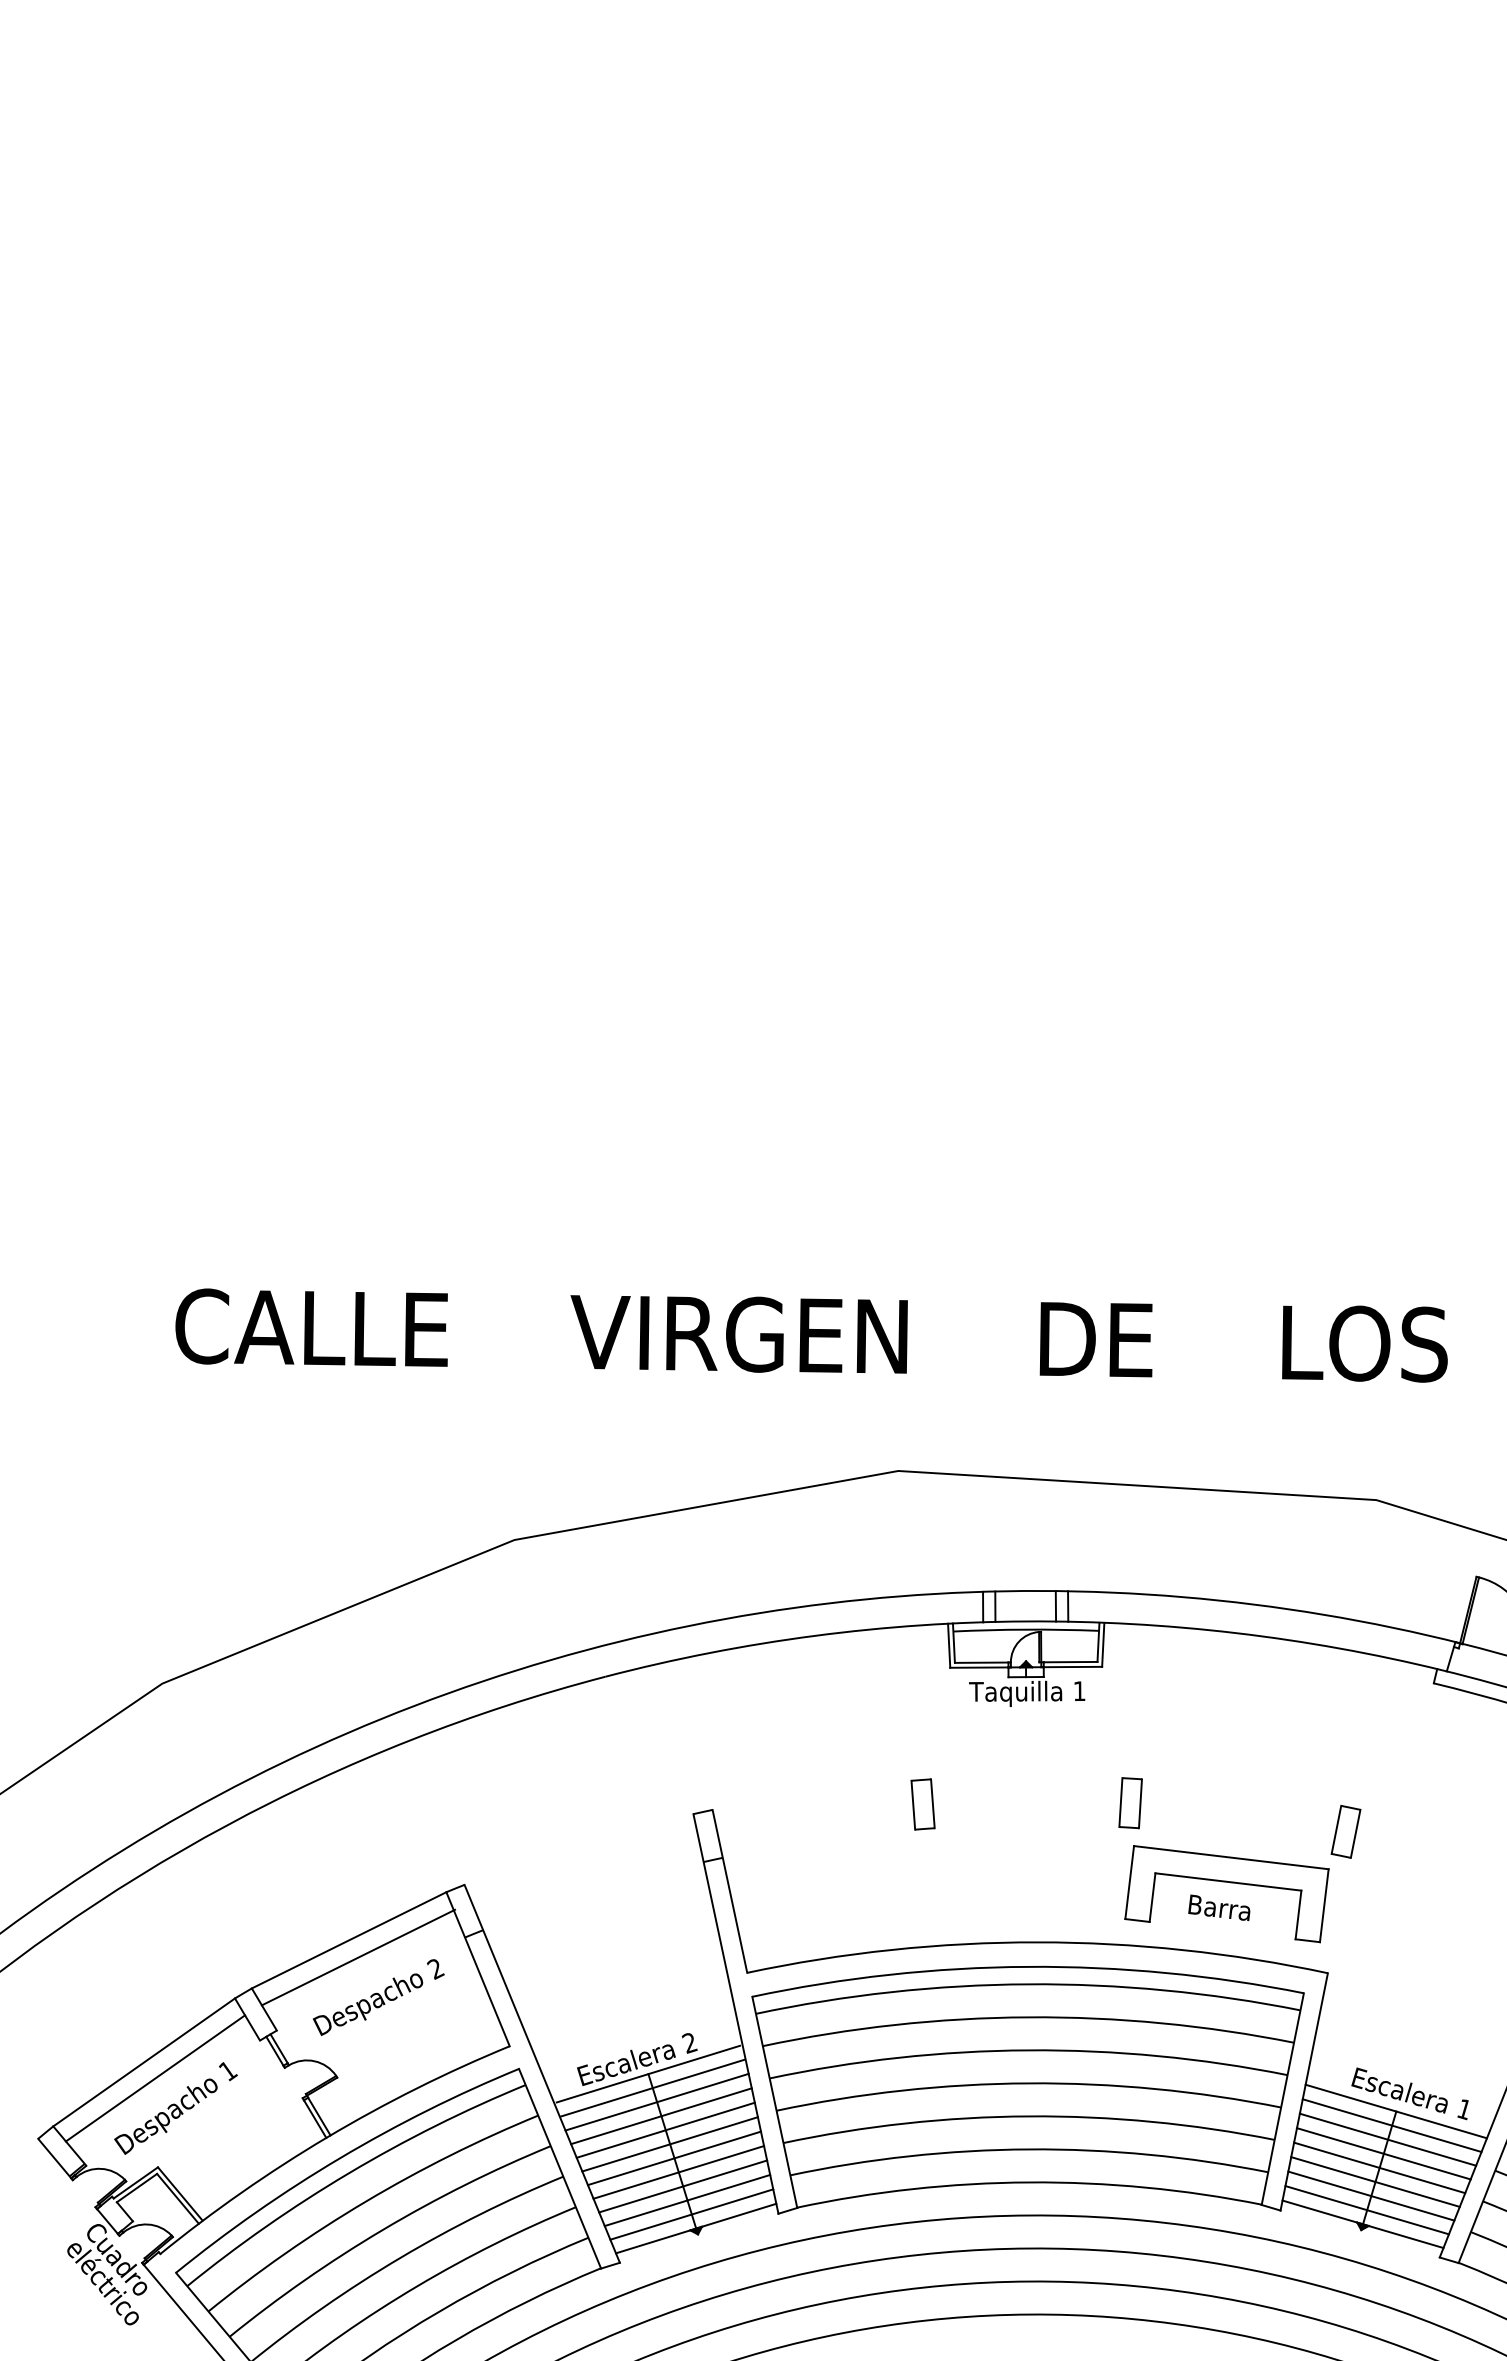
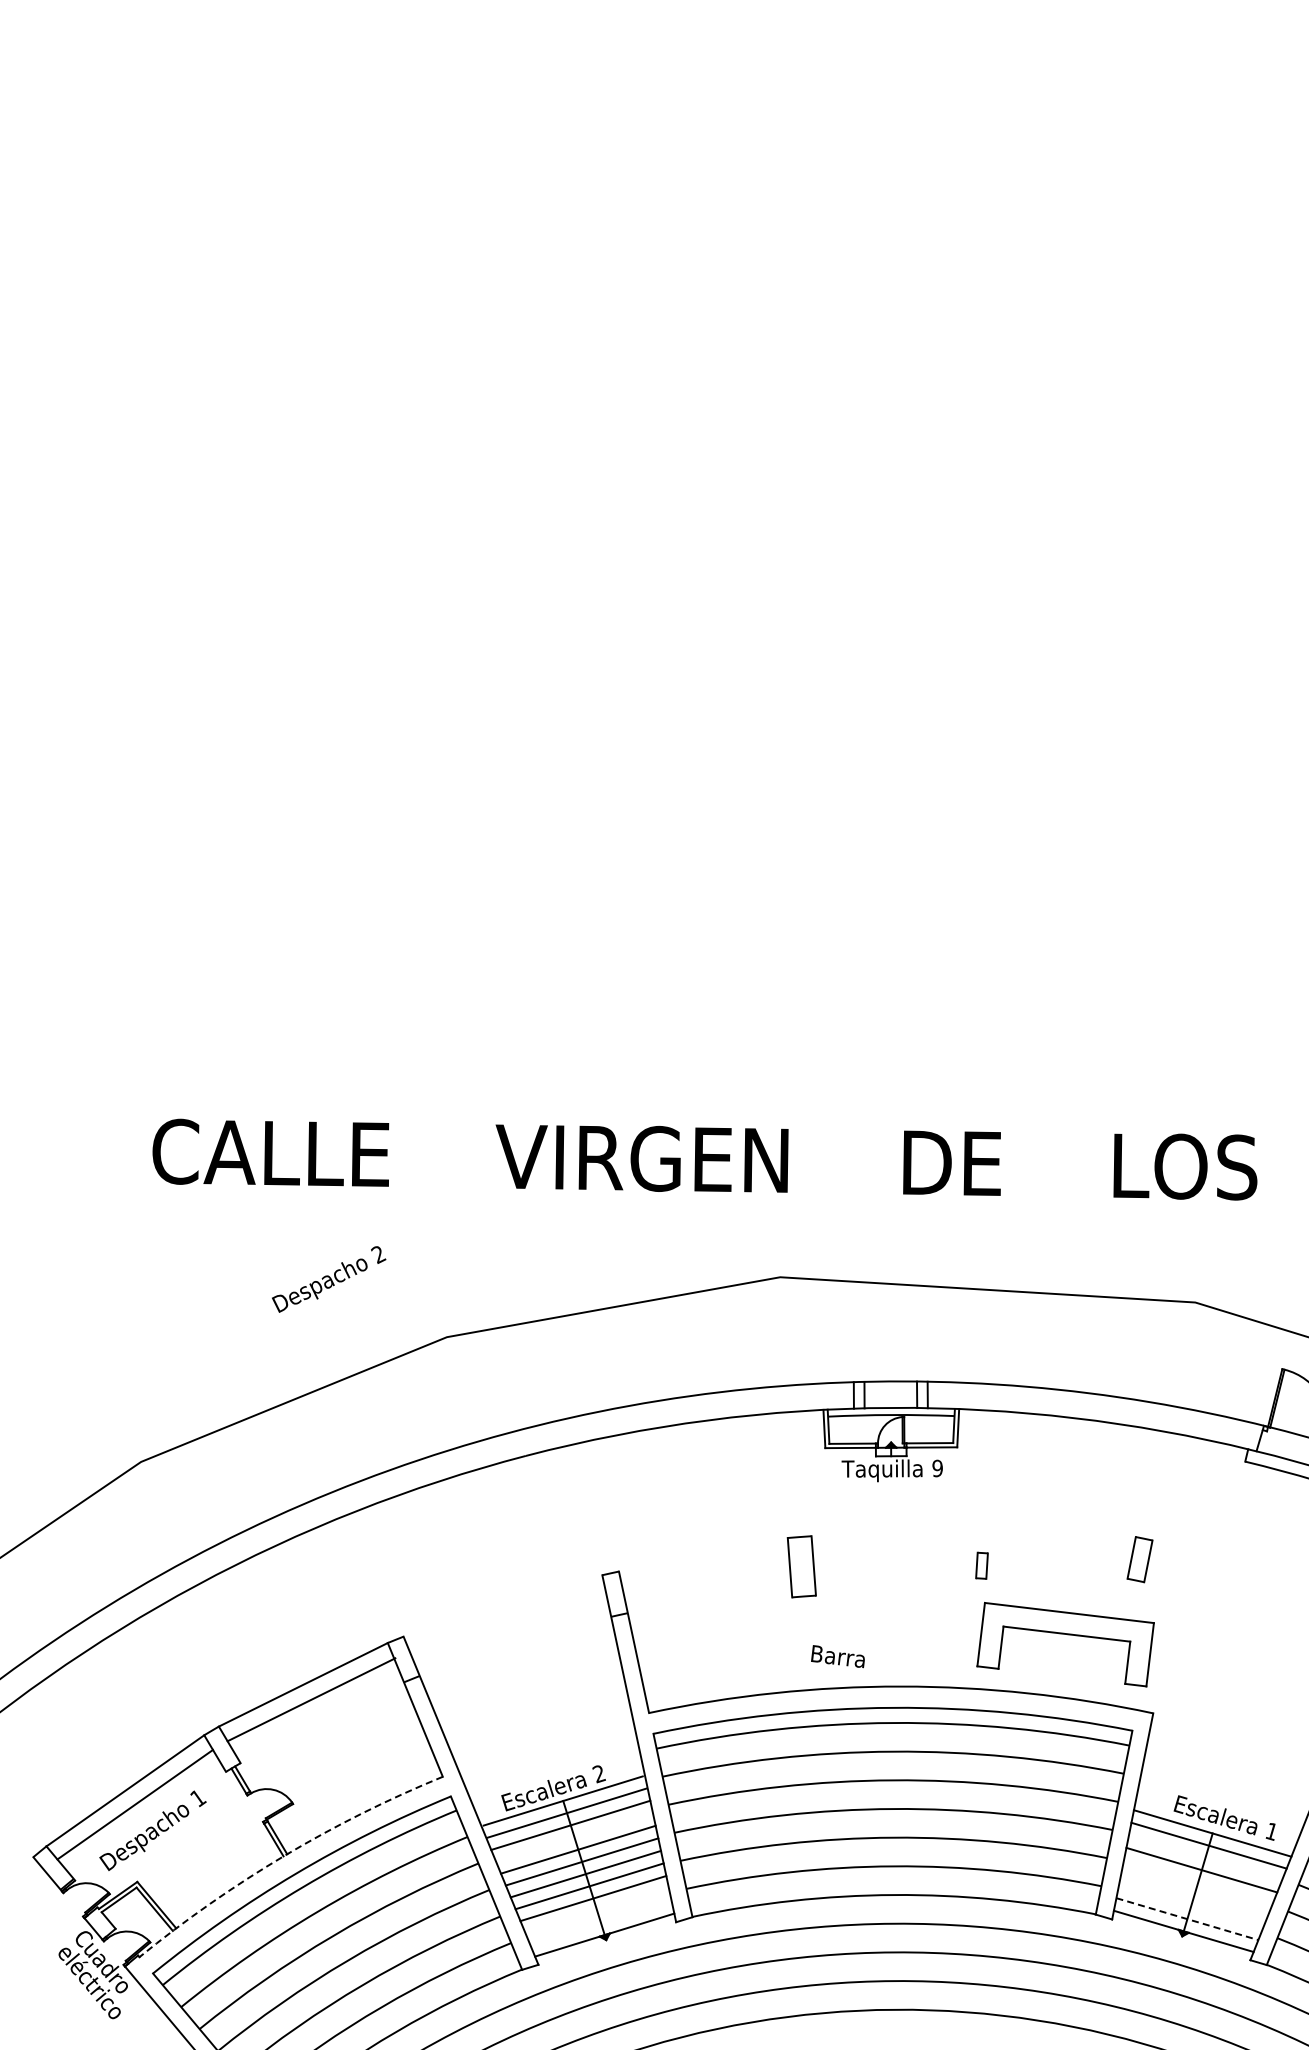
text: (1079, 1691) -> (937, 1468), 1 -> 9
part: (1130, 1802) -> (981, 1565), size x0.6
part: (922, 1804) -> (801, 1566), size x1.4
part: (1345, 1831) -> (1139, 1559), moved
text: (1218, 1907) -> (837, 1656), moved
text: (379, 1997) -> (329, 1279), moved
line: (661, 2116) -> (574, 1837), removed
arc: (327, 2136) -> (284, 1855), solid -> dashed
line: (1388, 2139) -> (1205, 1857), removed
line: (1378, 2167) -> (1197, 1882), removed
line: (1375, 2181) -> (1194, 1894), removed
line: (1370, 2195) -> (1190, 1906), removed
line: (686, 2200) -> (596, 1910), removed
line: (1367, 2210) -> (1187, 1919), solid -> dashed
line: (691, 2214) -> (600, 1922), removed

